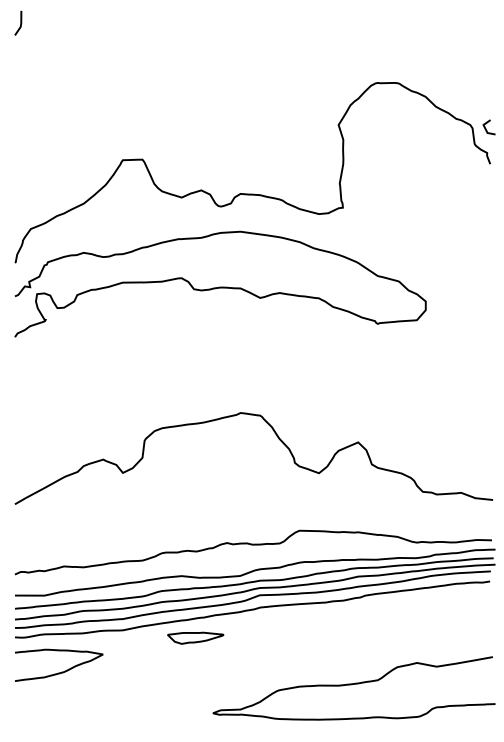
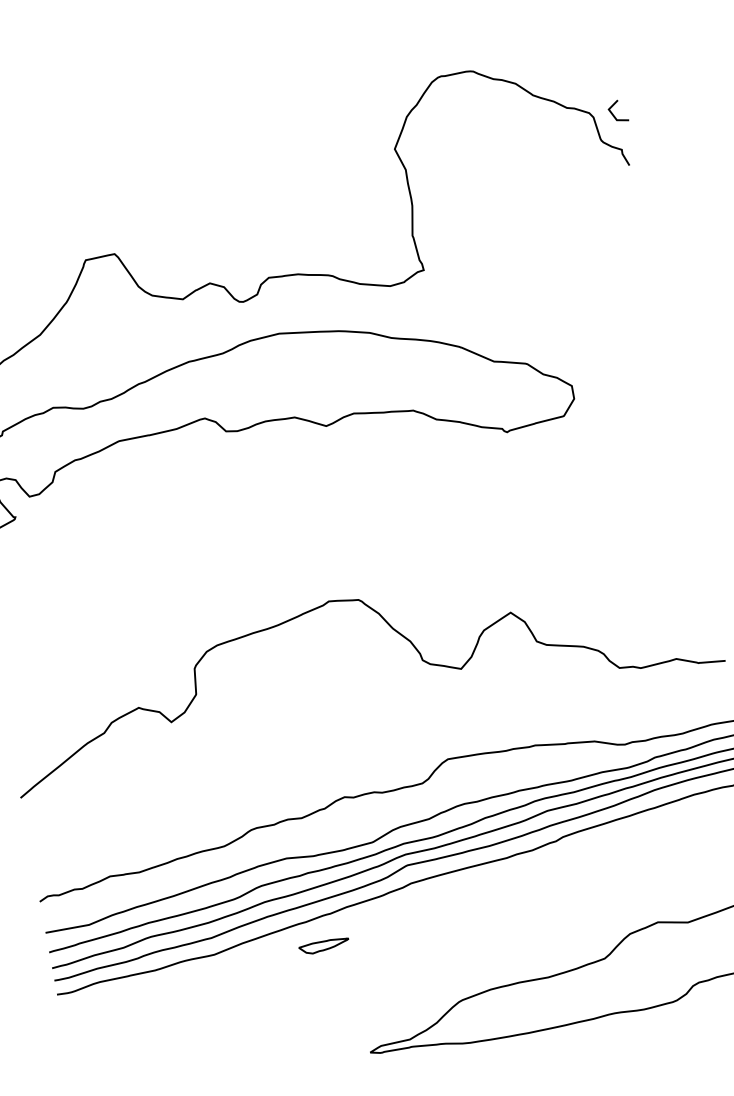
part: (195, 637) -> (323, 945), size x0.6
curve: (61, 671) -> (135, 1032), removed

